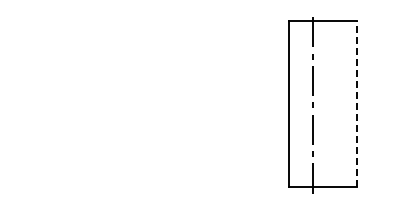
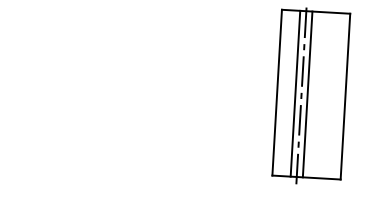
line: (307, 103) -> (295, 93), added
line: (319, 103) -> (307, 94), added
line: (357, 103) -> (345, 96), dashed -> solid

